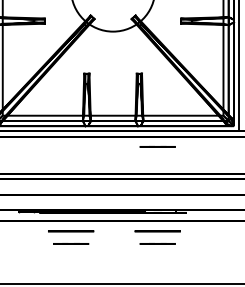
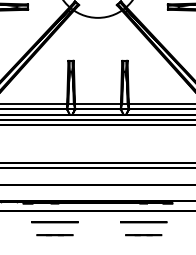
line: (157, 146) -> (143, 135), removed

